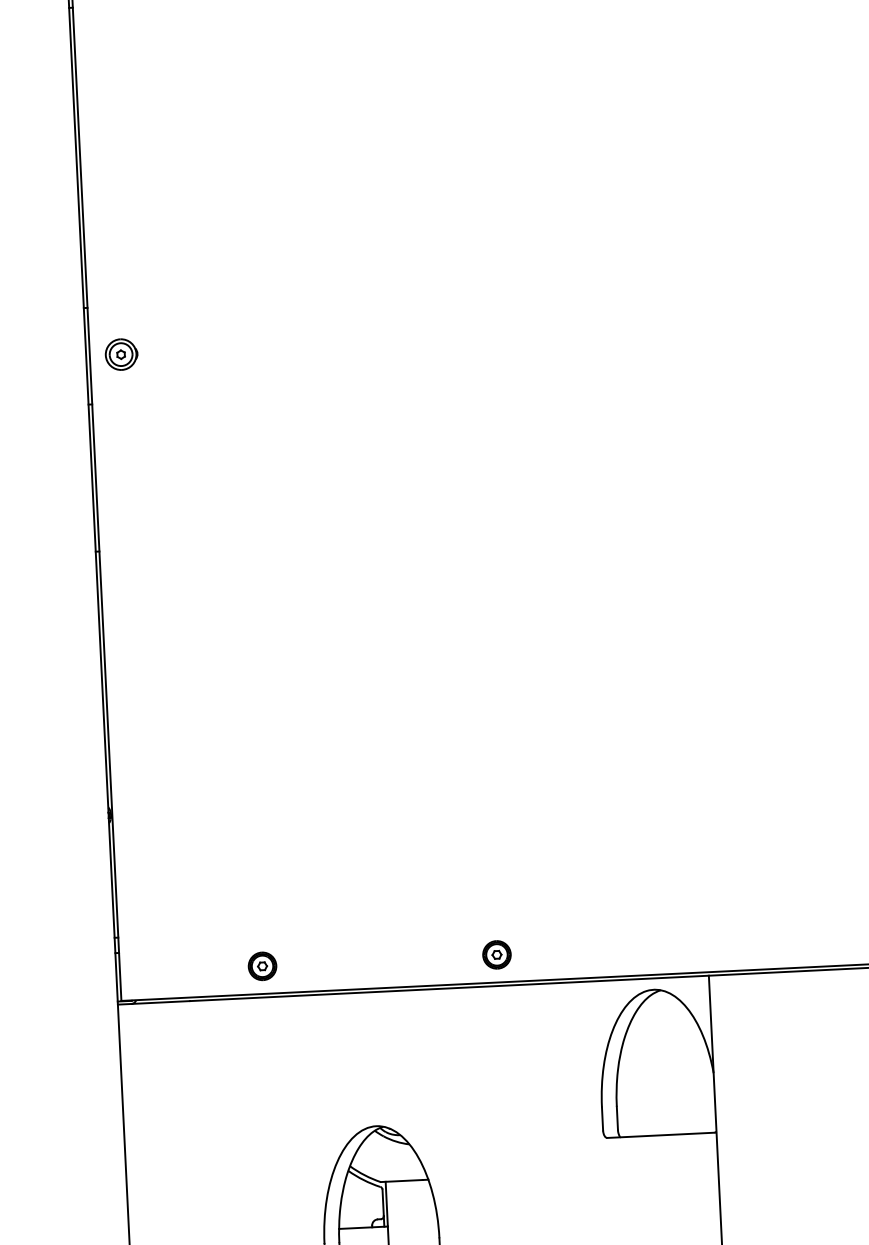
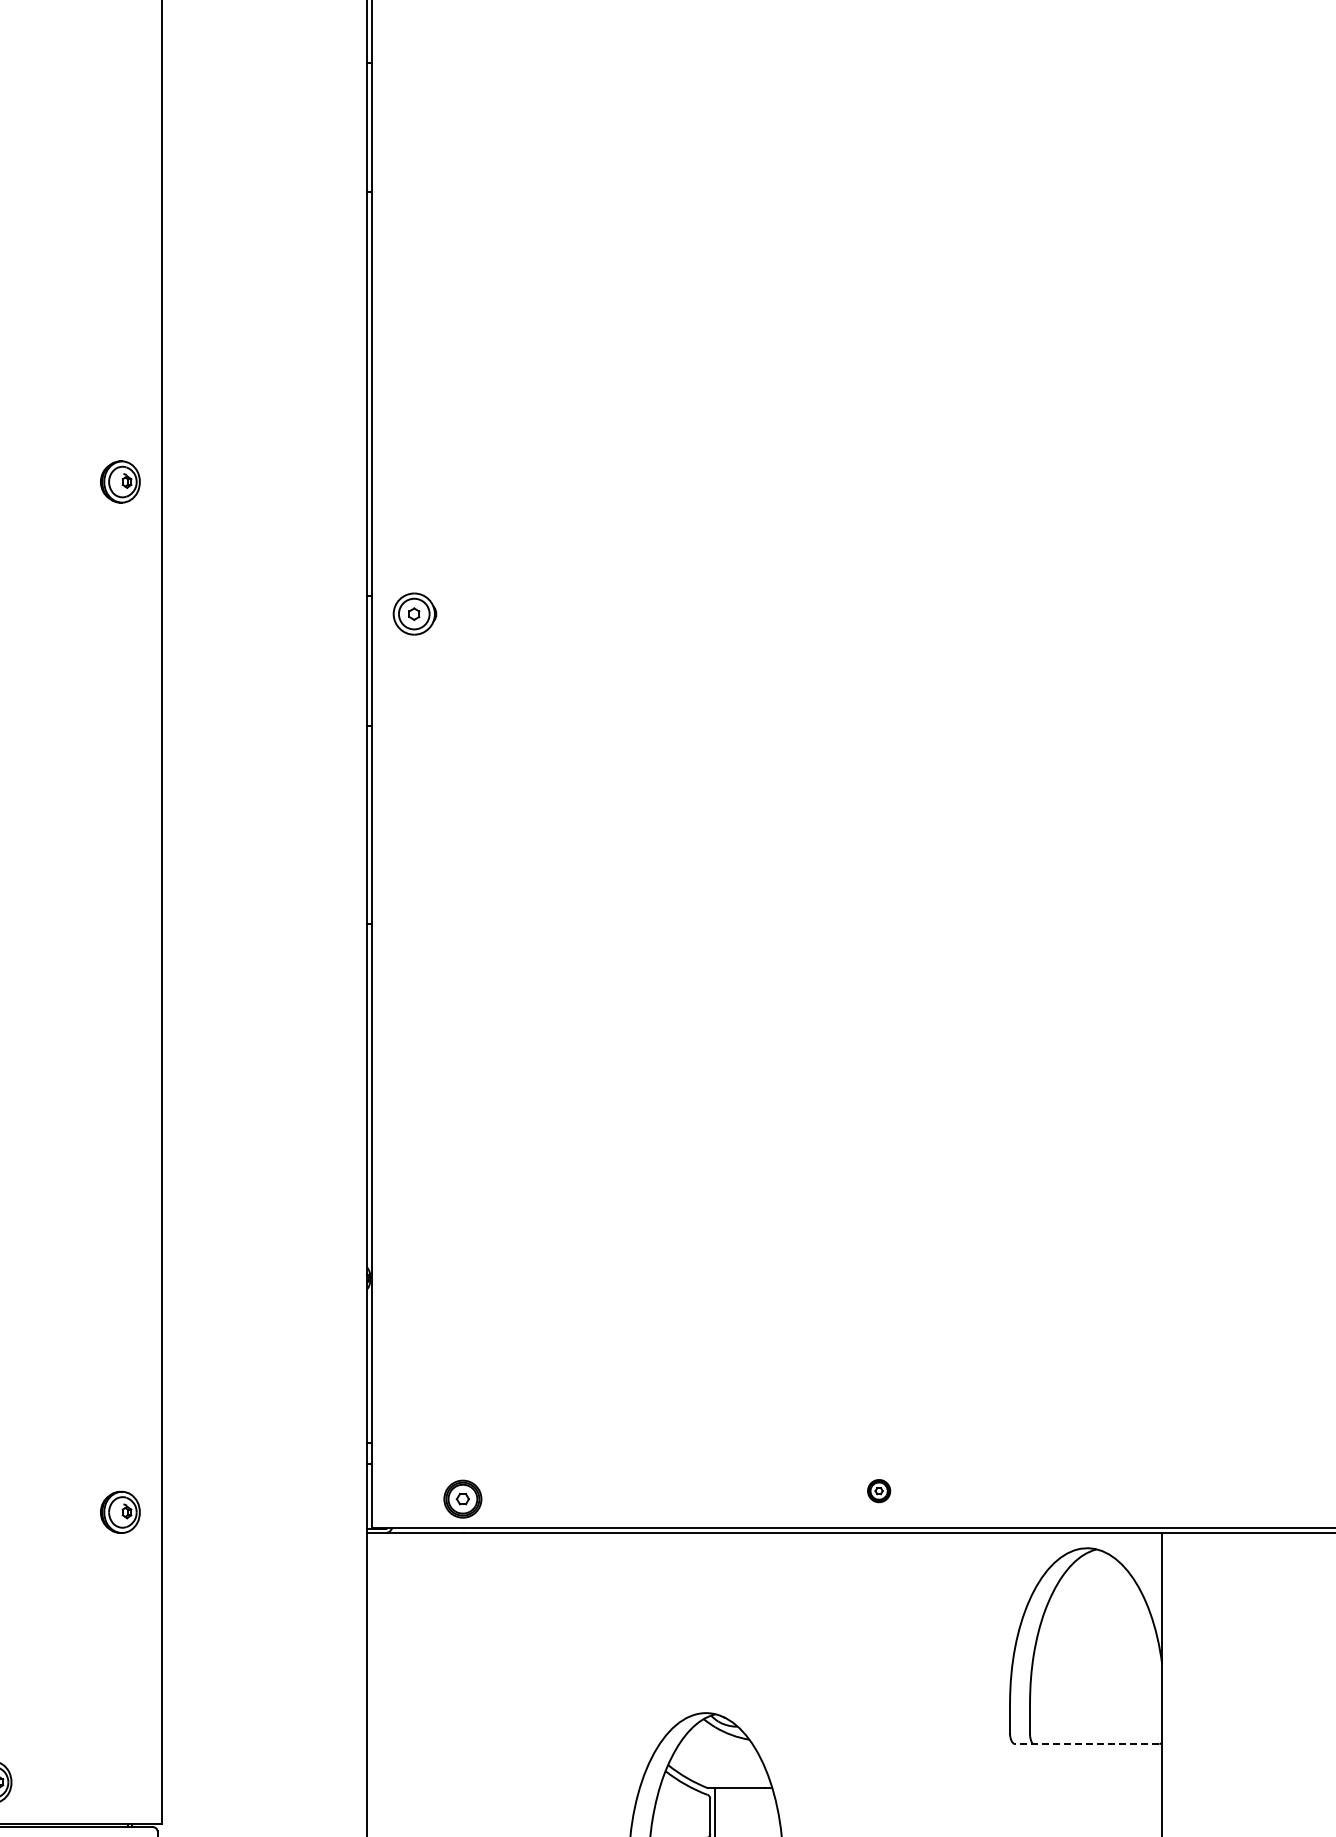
part: (121, 354) -> (414, 613), moved
part: (496, 954) -> (878, 1490), size x0.6
part: (262, 965) -> (462, 1498), moved
line: (660, 1135) -> (1086, 1744), solid -> dashed

